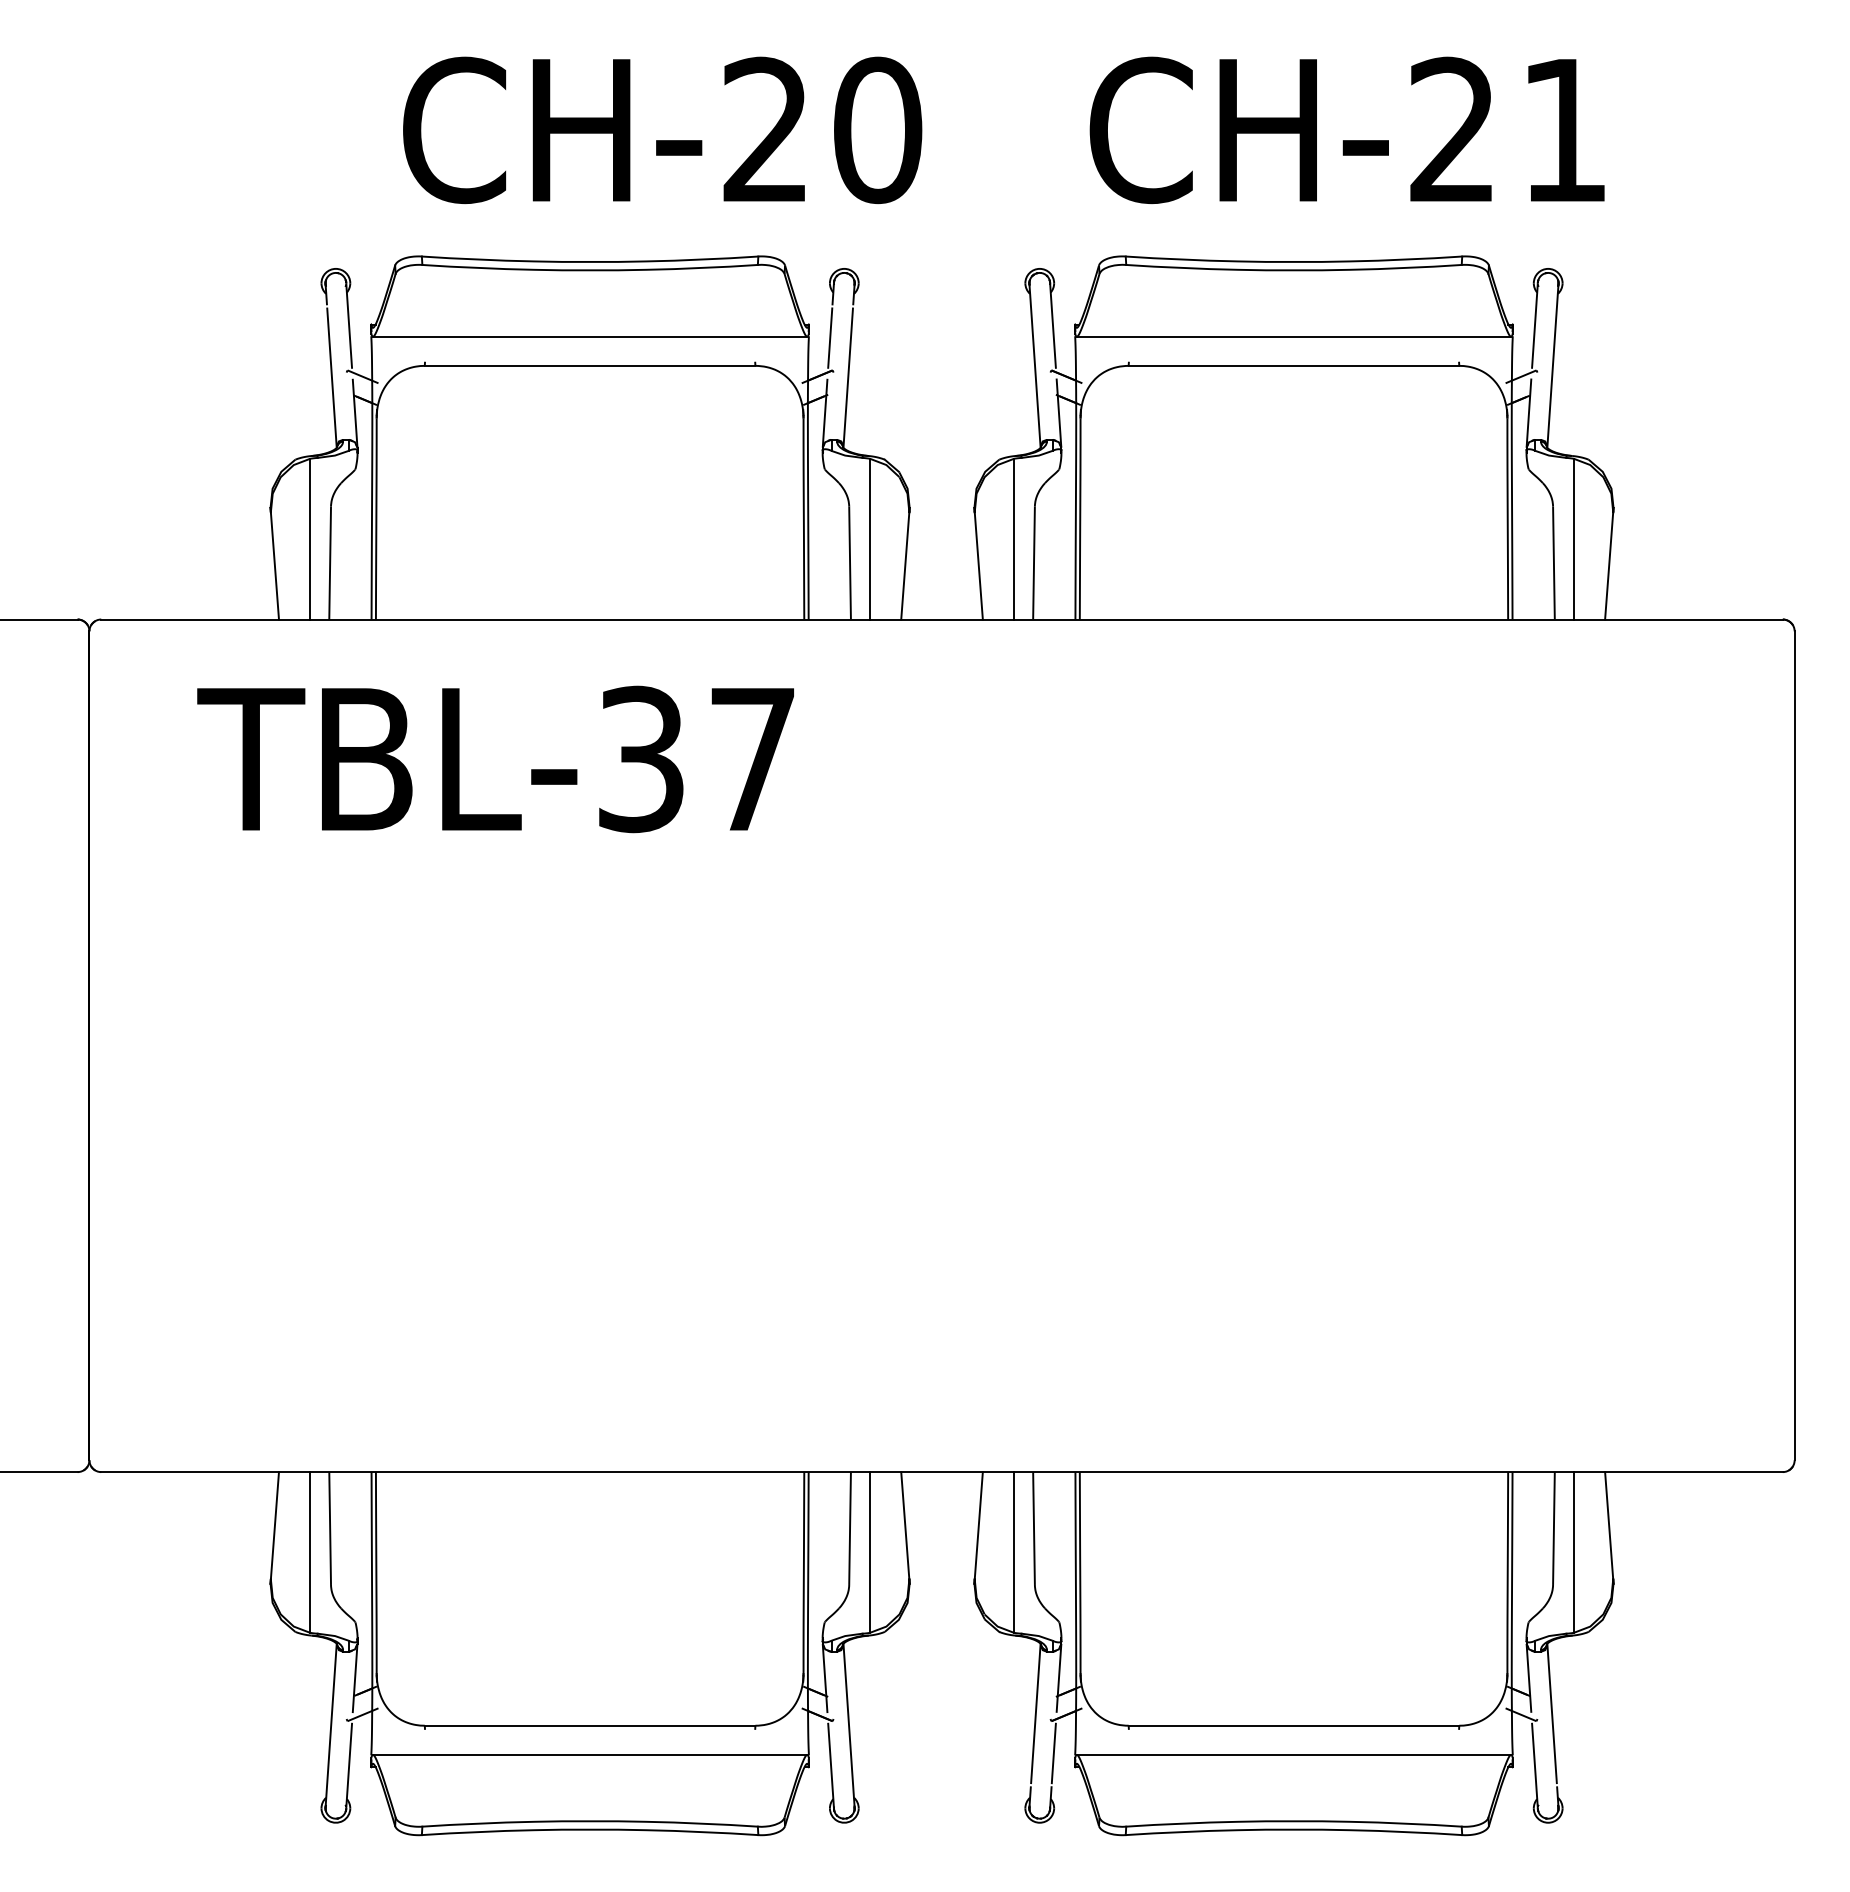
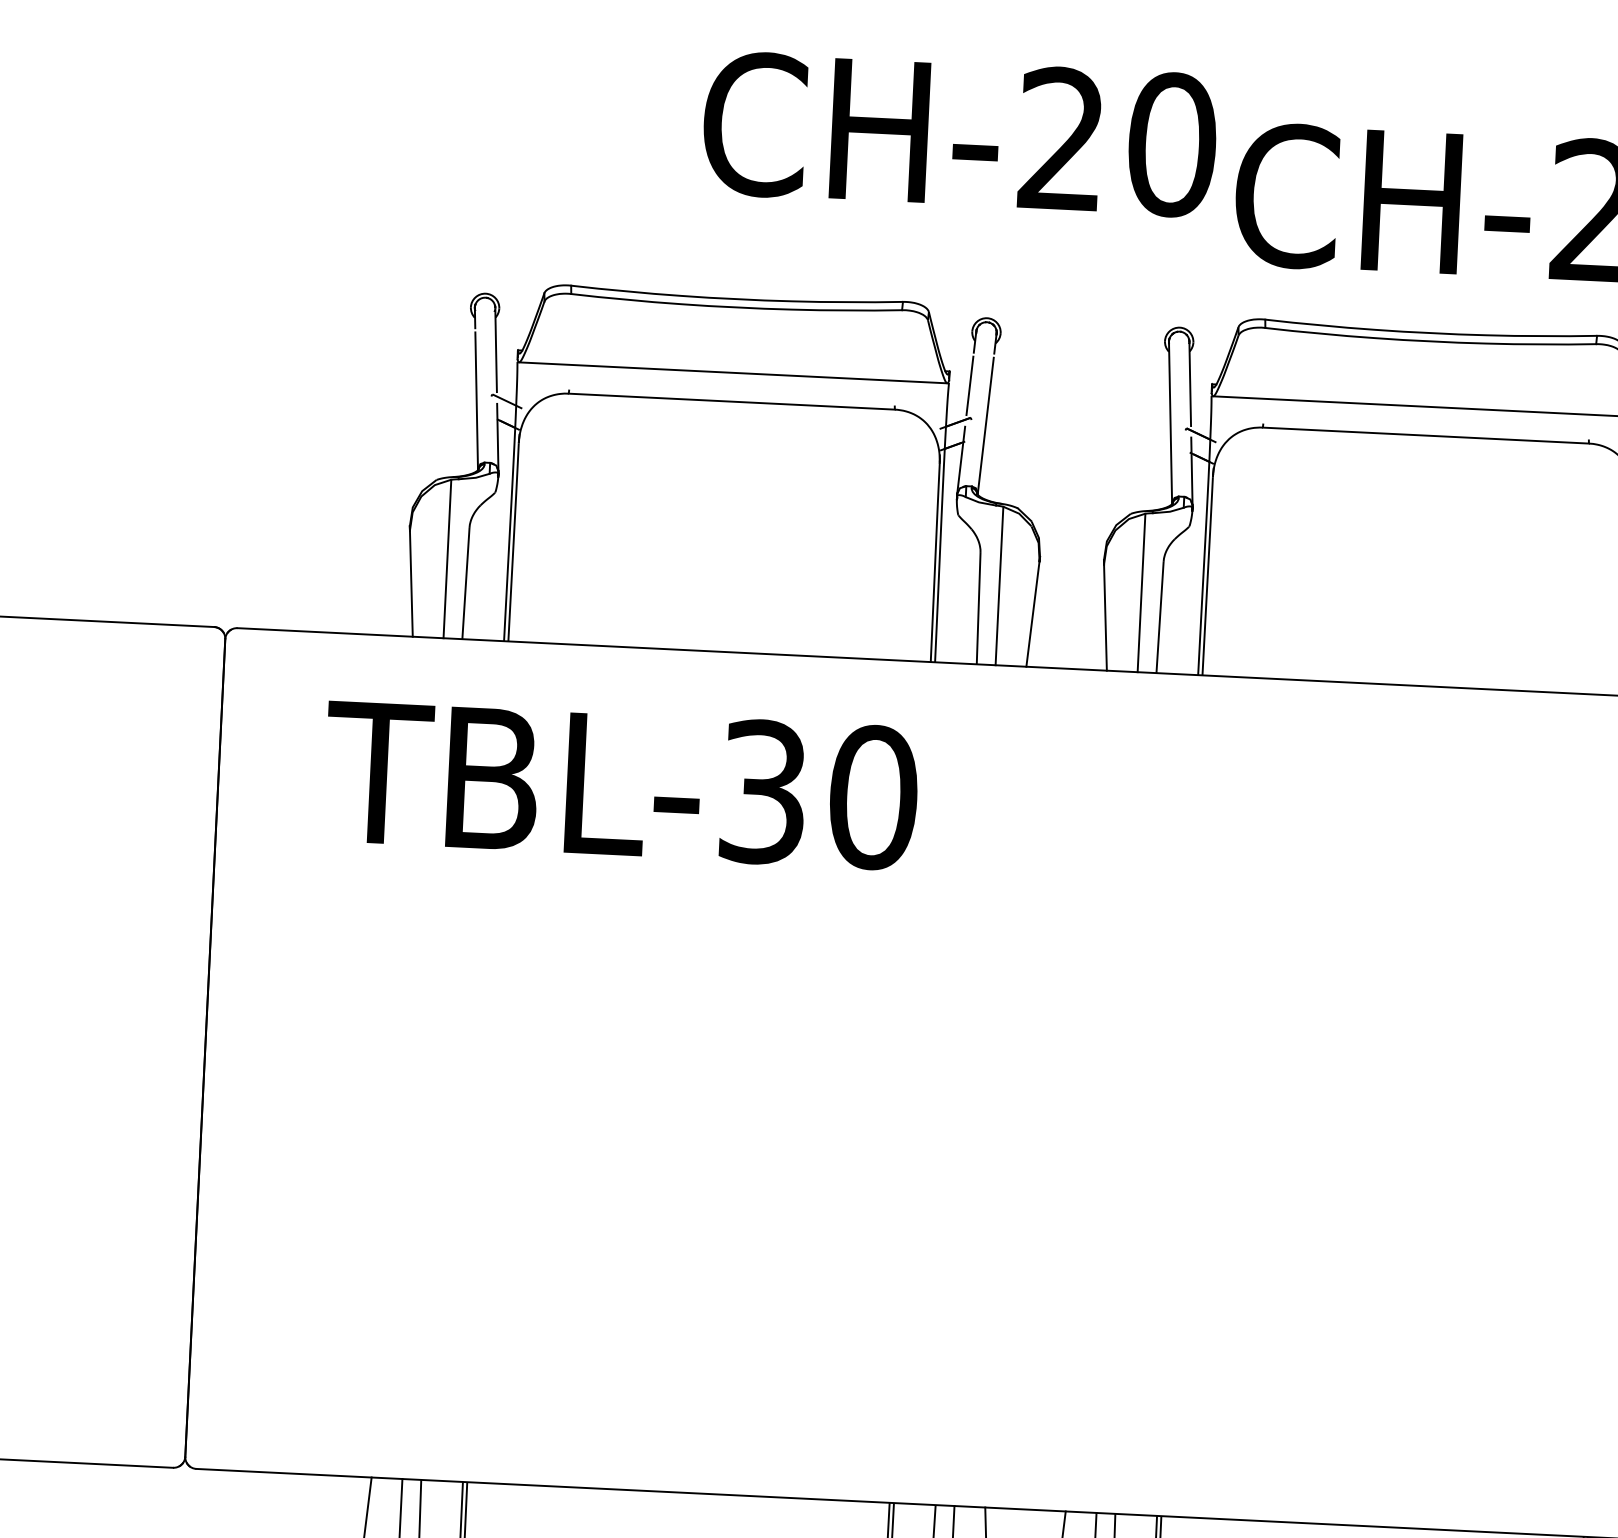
text: (662, 130) -> (959, 134), moved
text: (753, 759) -> (873, 797), TBL-37 -> TBL-30

